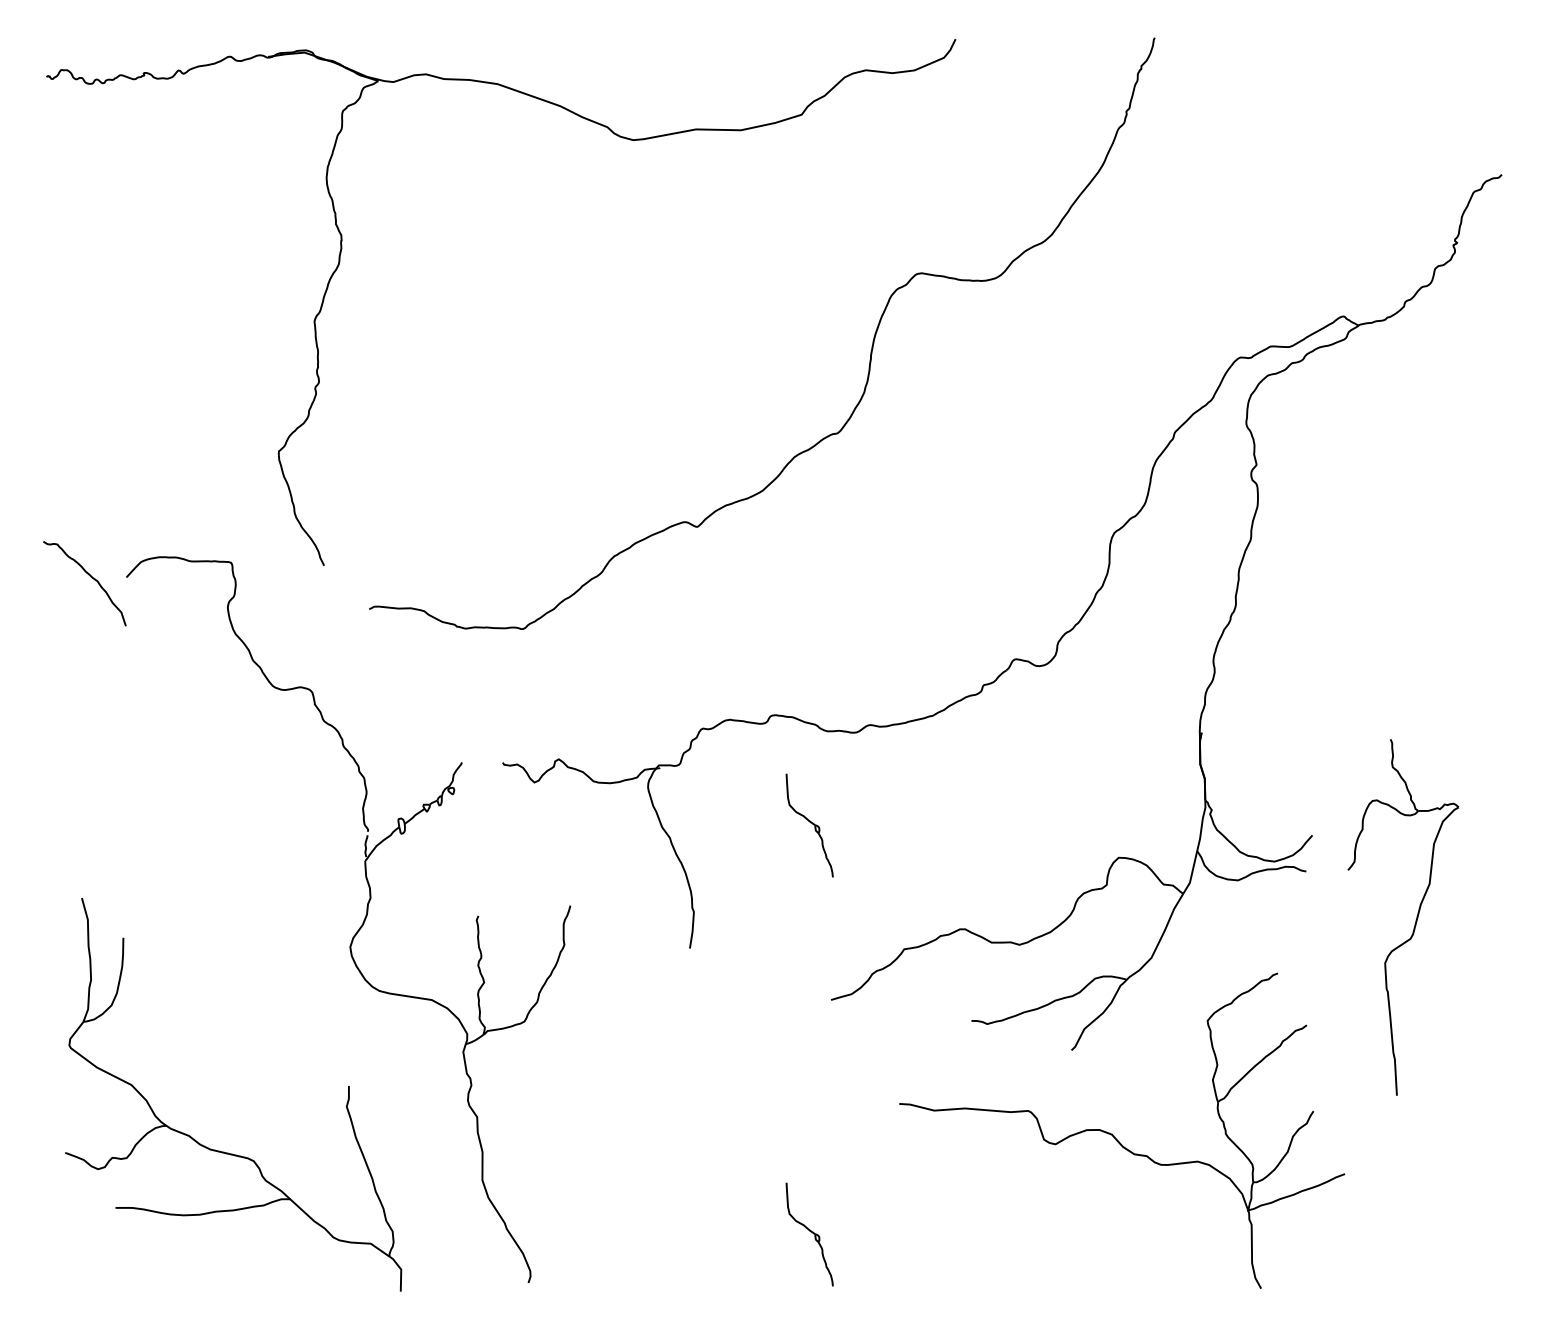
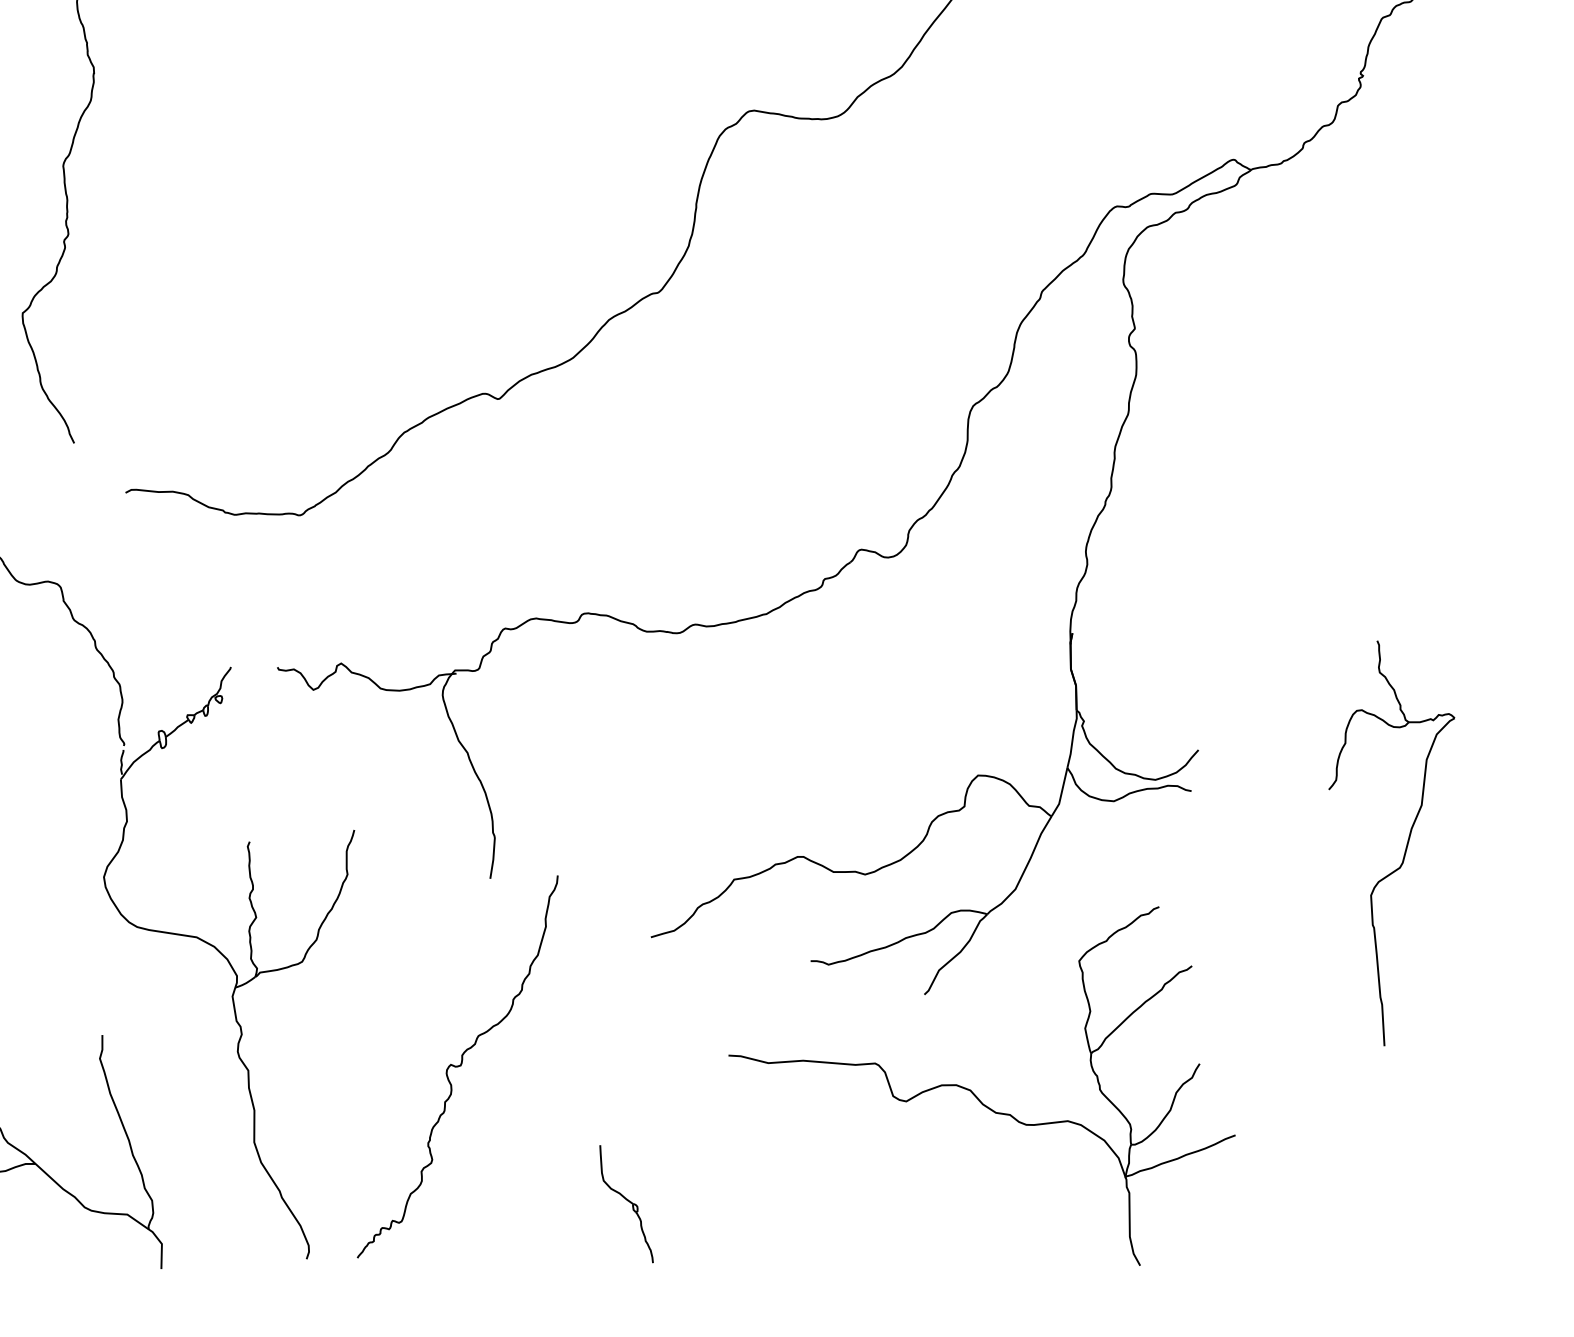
part: (809, 825) -> (626, 738), removed
part: (1415, 920) -> (1405, 846), moved
curve: (660, 1113) -> (456, 1066), added

